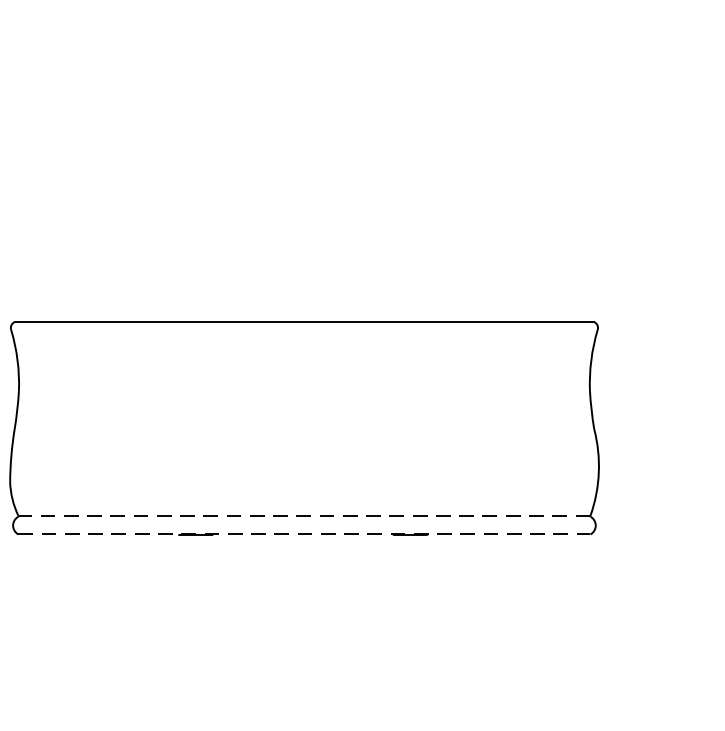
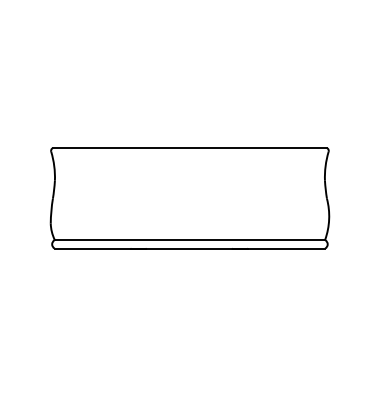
line: (303, 515) -> (189, 239), dashed -> solid
line: (305, 534) -> (190, 248), dashed -> solid

